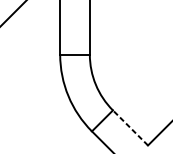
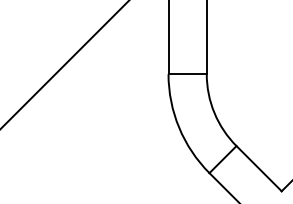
line: (130, 127) -> (259, 168), dashed -> solid

